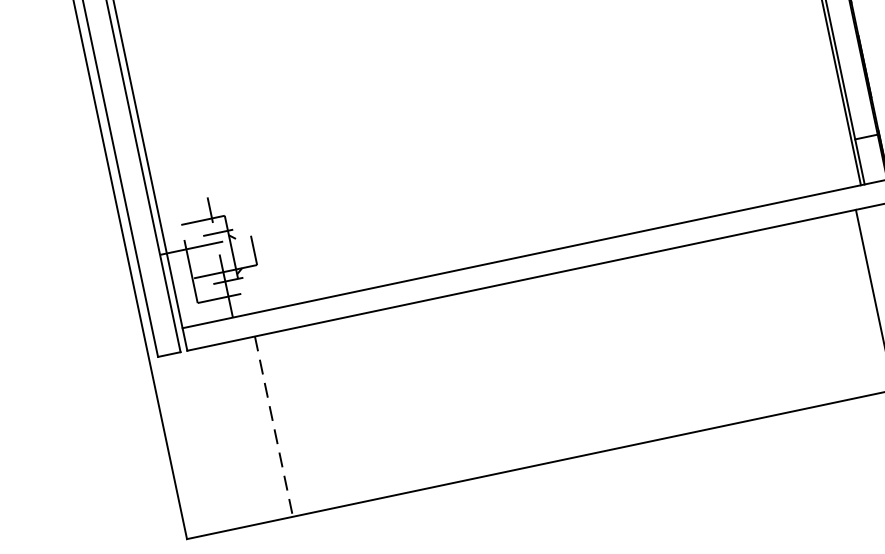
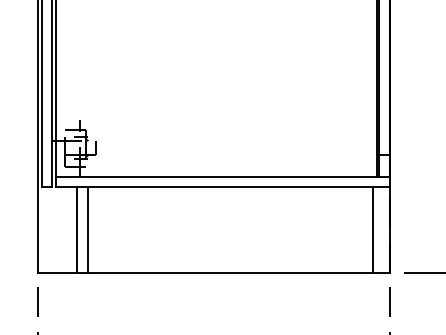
line: (273, 425) -> (87, 229), dashed -> solid
line: (252, 430) -> (77, 229), added

